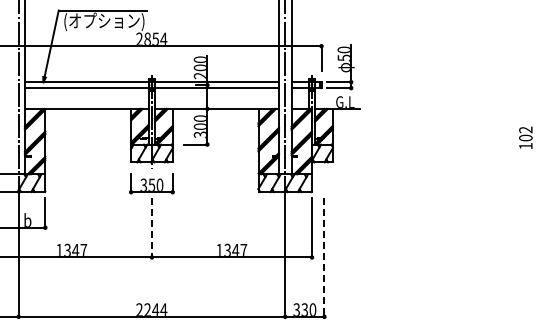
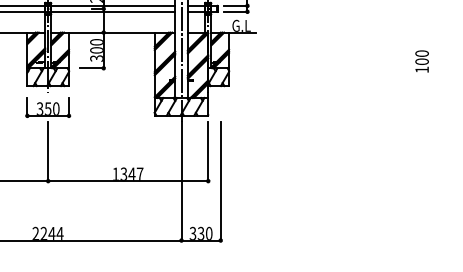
text: (525, 129) -> (421, 53), 102 -> 100
line: (151, 227) -> (47, 151), dashed -> solid
line: (324, 258) -> (220, 182), dashed -> solid

